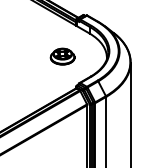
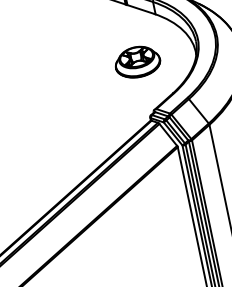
part: (62, 56) -> (137, 61), moved

